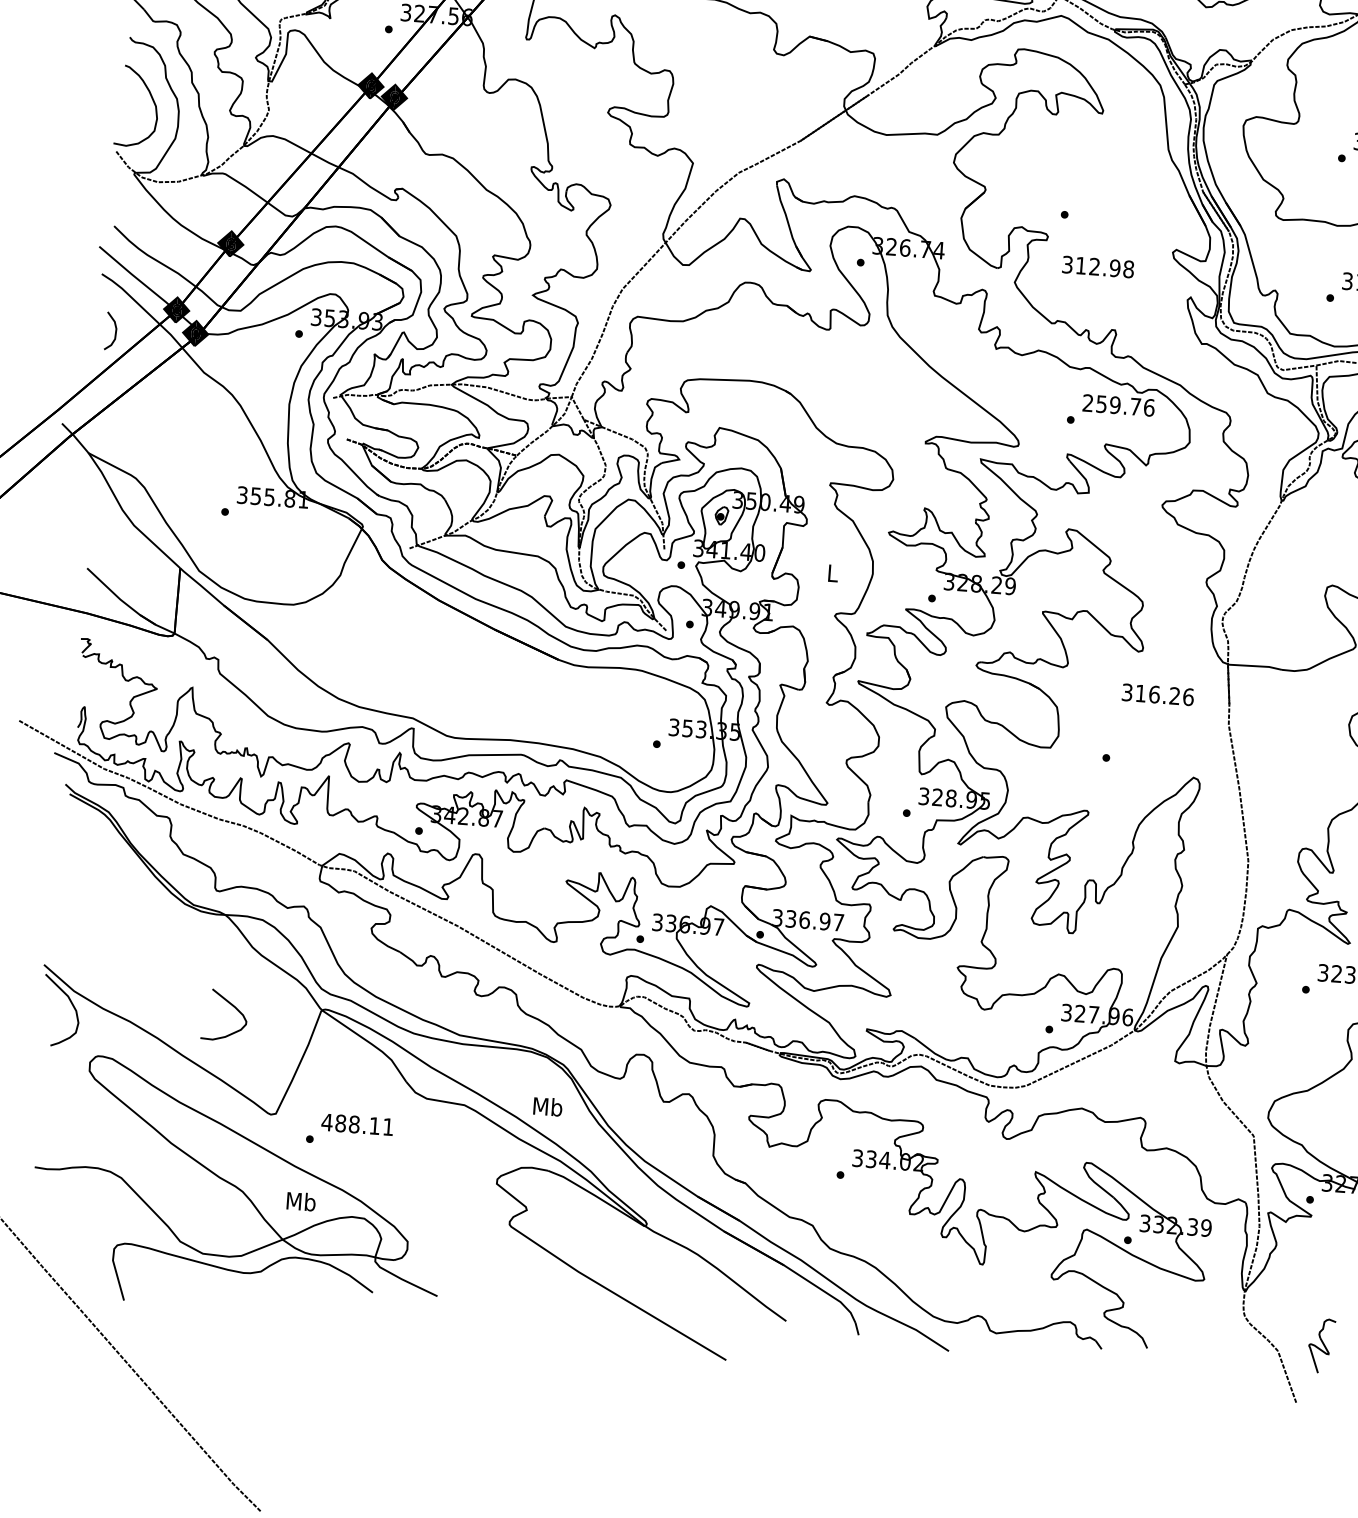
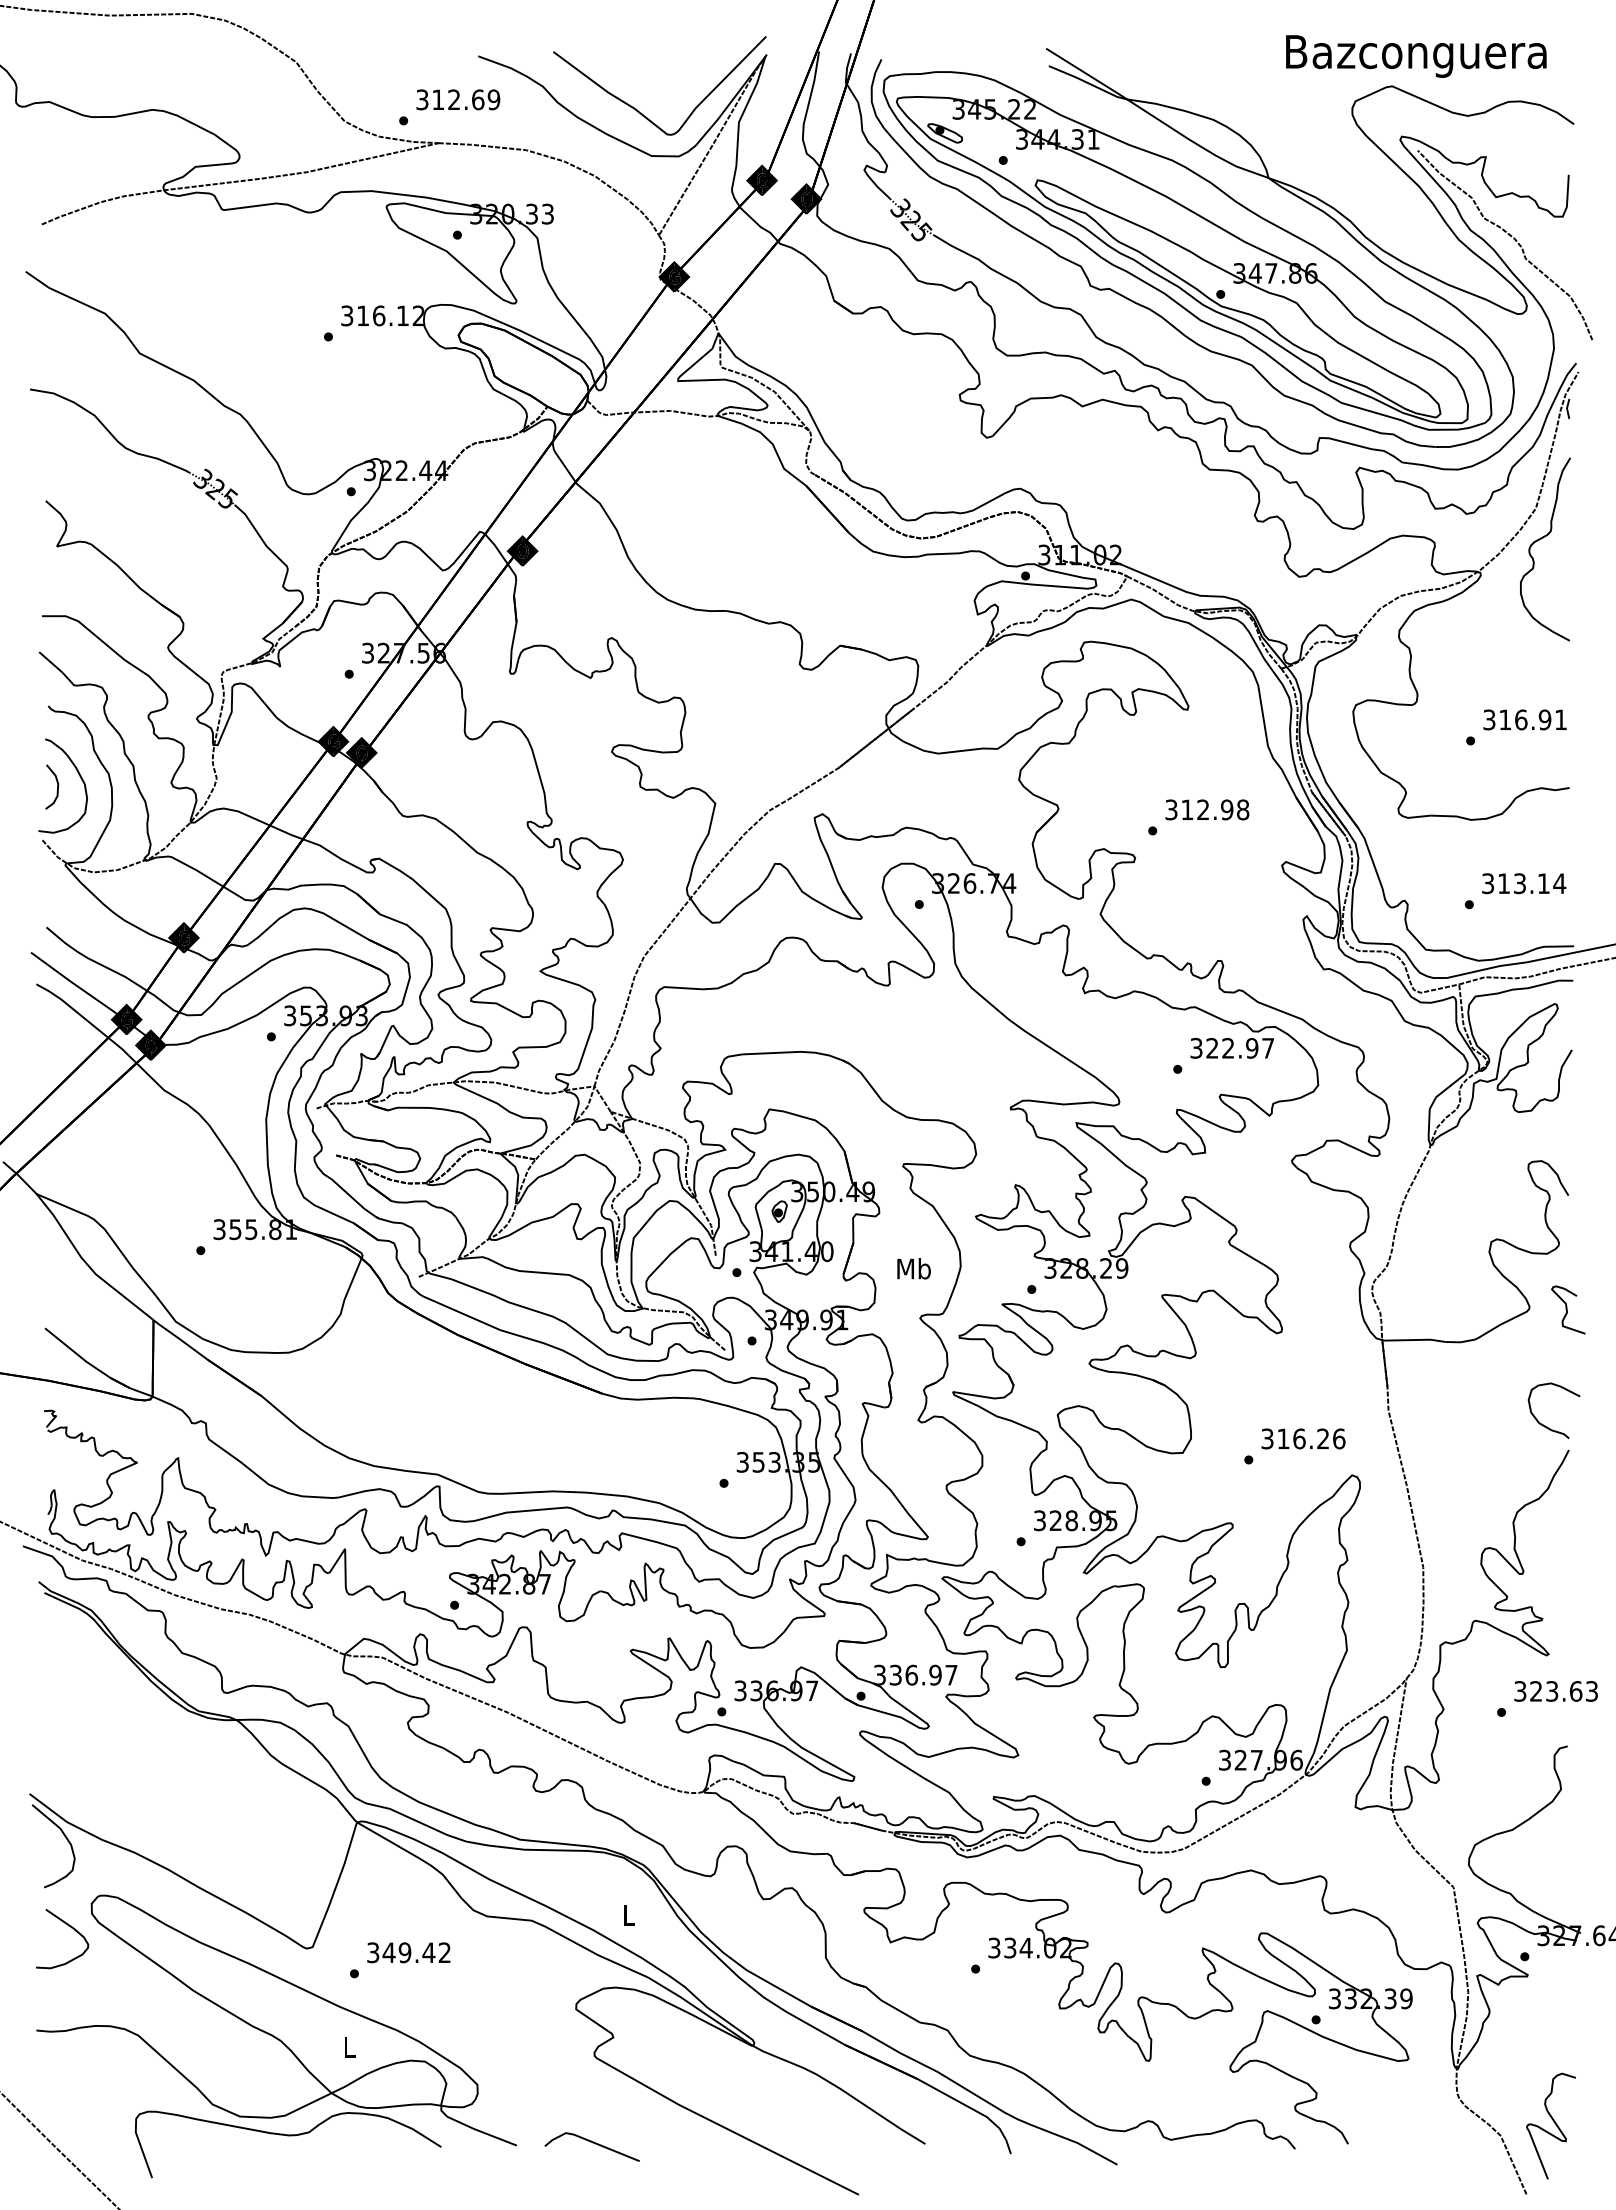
text: (1098, 266) -> (1207, 809), moved
curve: (115, 331) -> (57, 786), moved
text: (1118, 404) -> (1232, 1047), 259.76 -> 322.97
text: (832, 572) -> (913, 1268), L -> Mb
text: (1158, 694) -> (1303, 1438), moved
curve: (233, 1006) -> (71, 1928), moved
text: (547, 1106) -> (628, 1914), Mb -> L
text: (357, 1124) -> (408, 1952), 488.11 -> 349.42
text: (300, 1200) -> (349, 2046), Mb -> L
line: (502, 1299) -> (592, 2143), added
part: (1321, 1345) -> (1550, 2125), size x1.67

